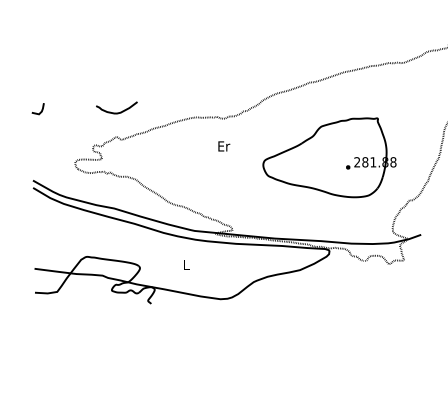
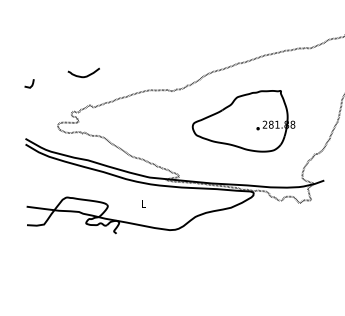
curve: (116, 112) -> (83, 76), moved
text: (224, 146) -> (172, 112), Er -> L
part: (329, 157) -> (243, 121), moved

